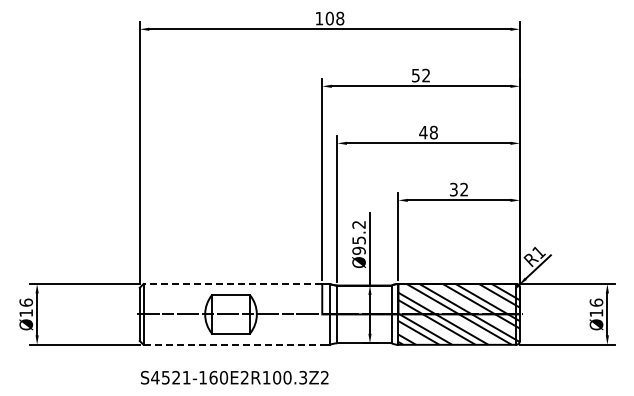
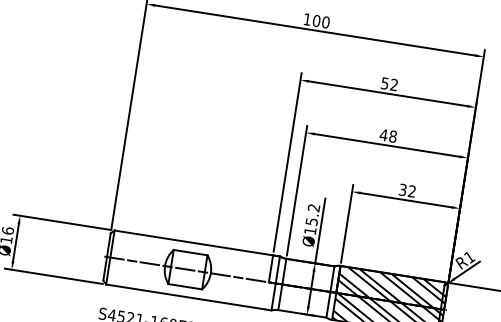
text: (340, 18) -> (326, 22), 108 -> 100
text: (358, 250) -> (309, 230), Ø95.2 -> Ø15.2
line: (232, 284) -> (193, 243), dashed -> solid
line: (233, 344) -> (185, 296), dashed -> solid

